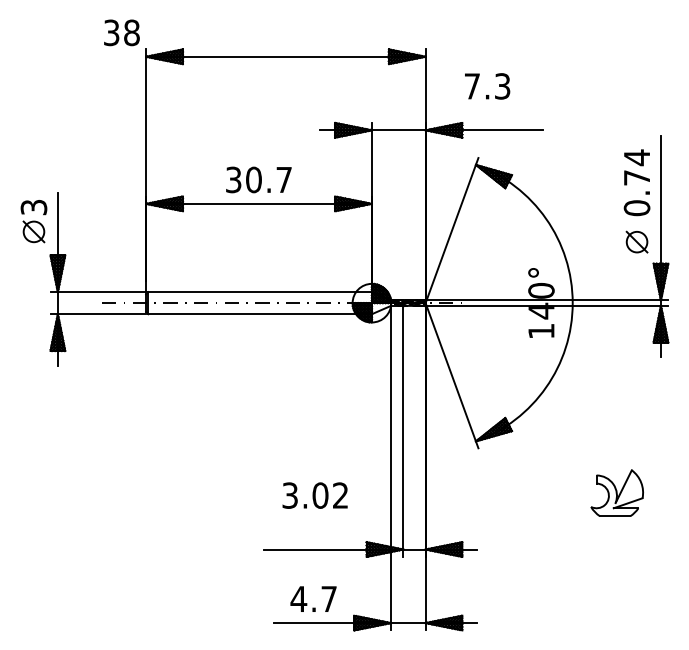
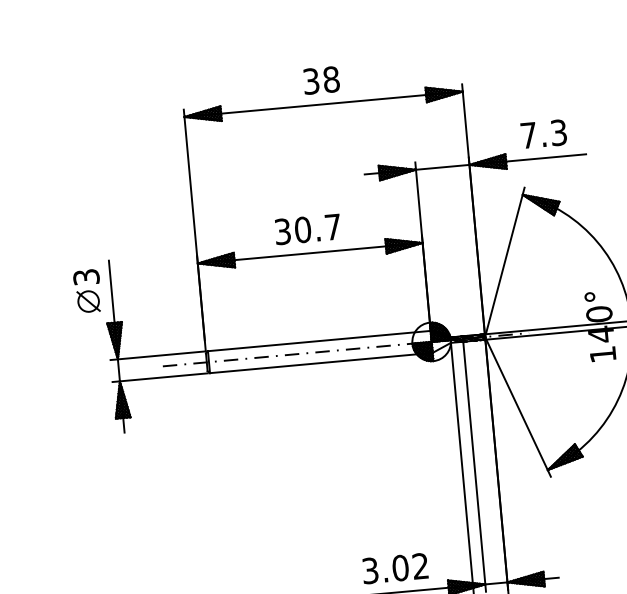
text: (121, 32) -> (321, 80), moved
text: (487, 86) -> (543, 134), moved
text: (314, 495) -> (394, 568), moved

